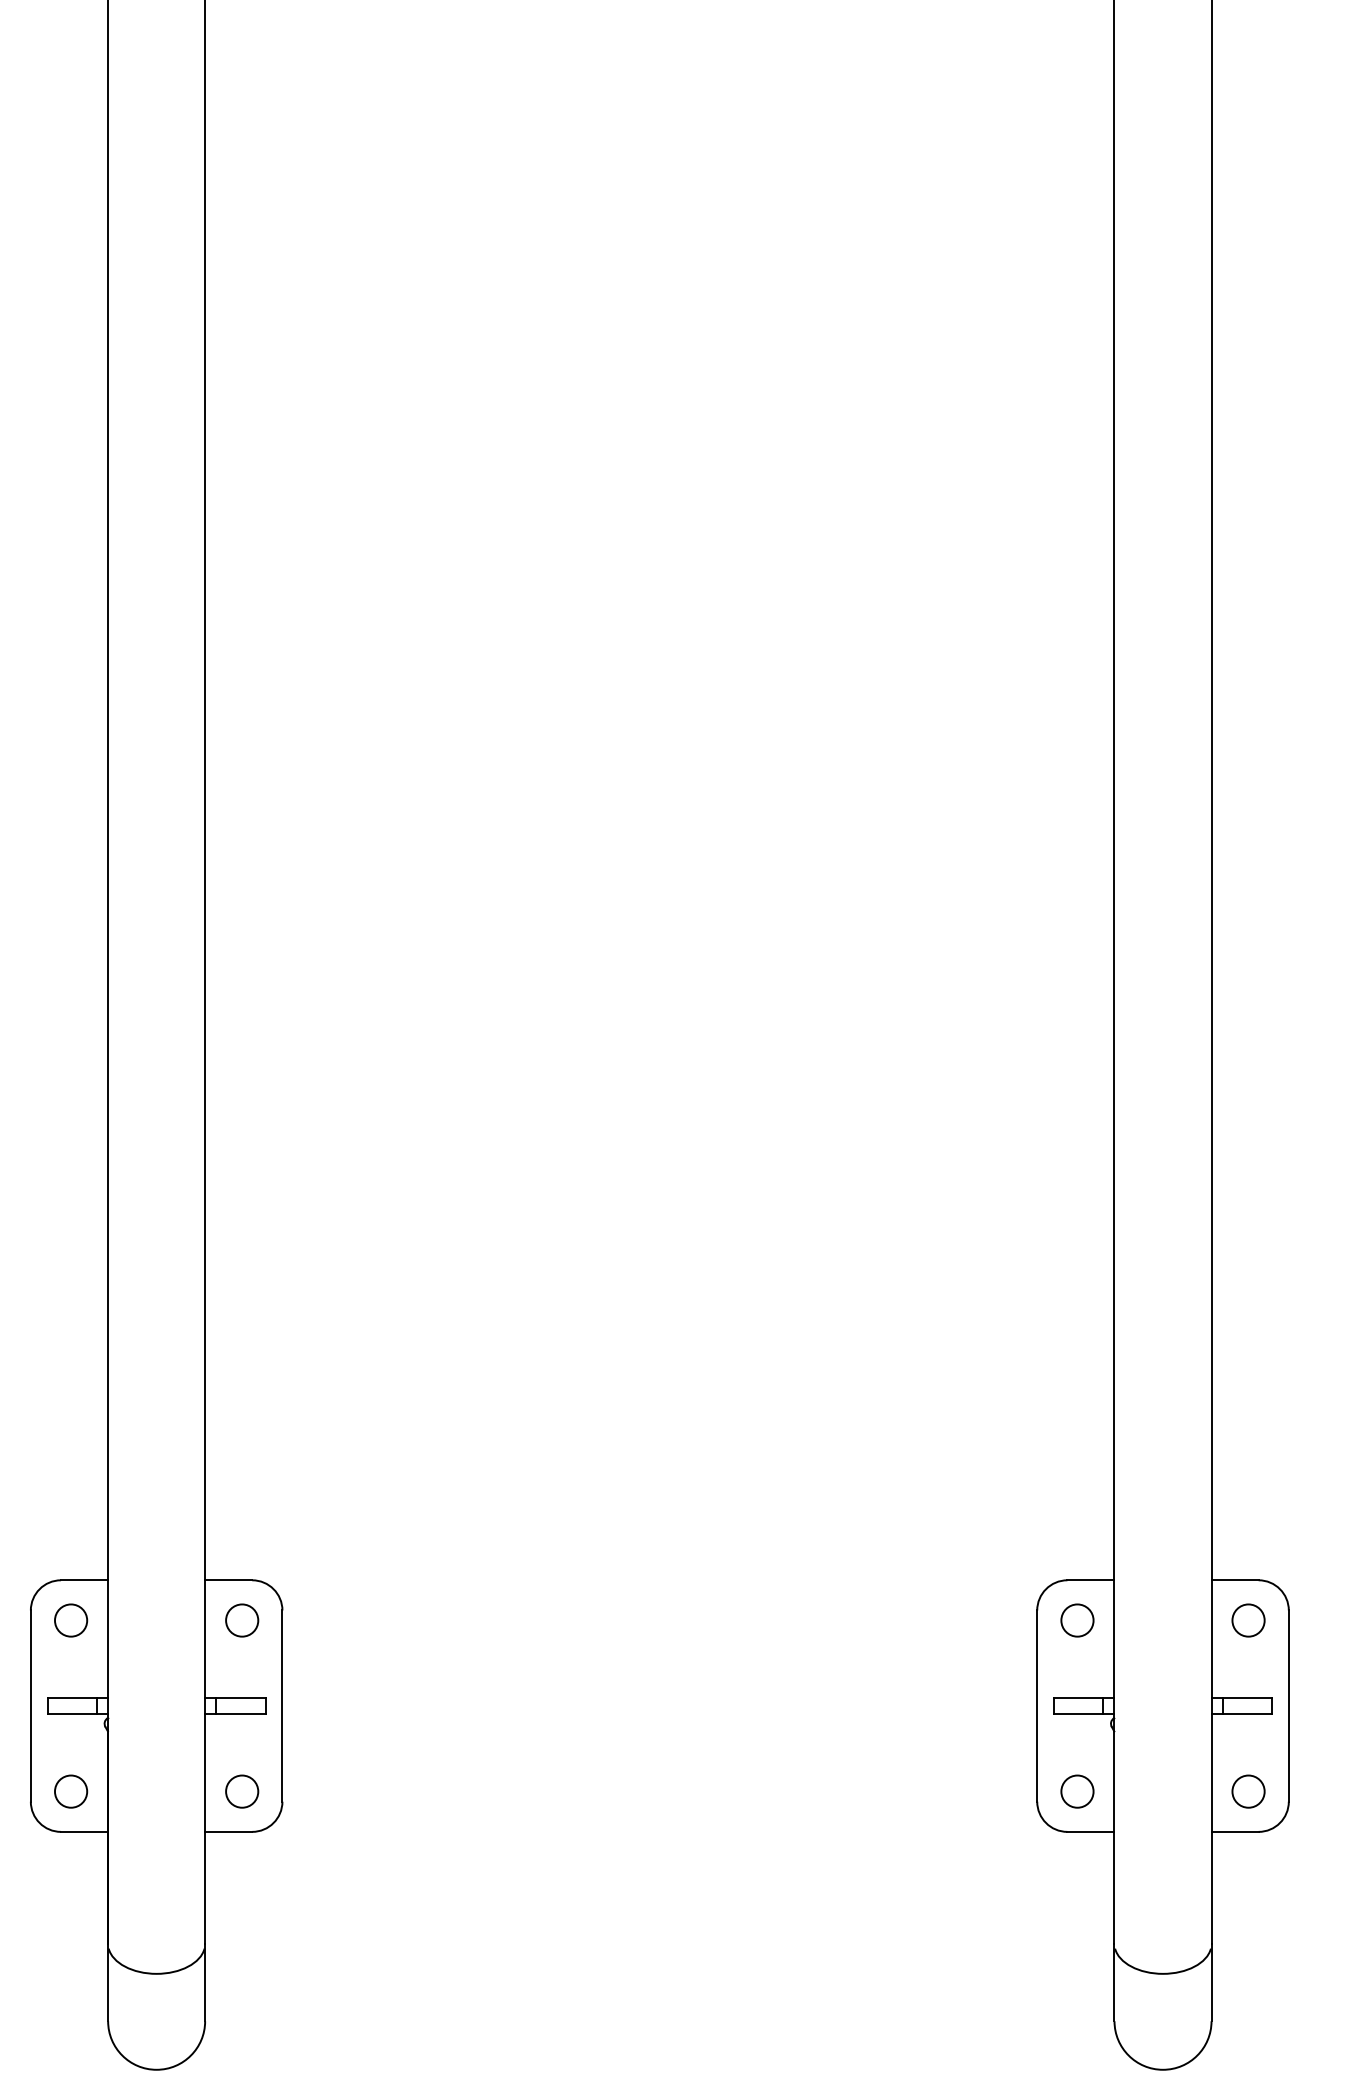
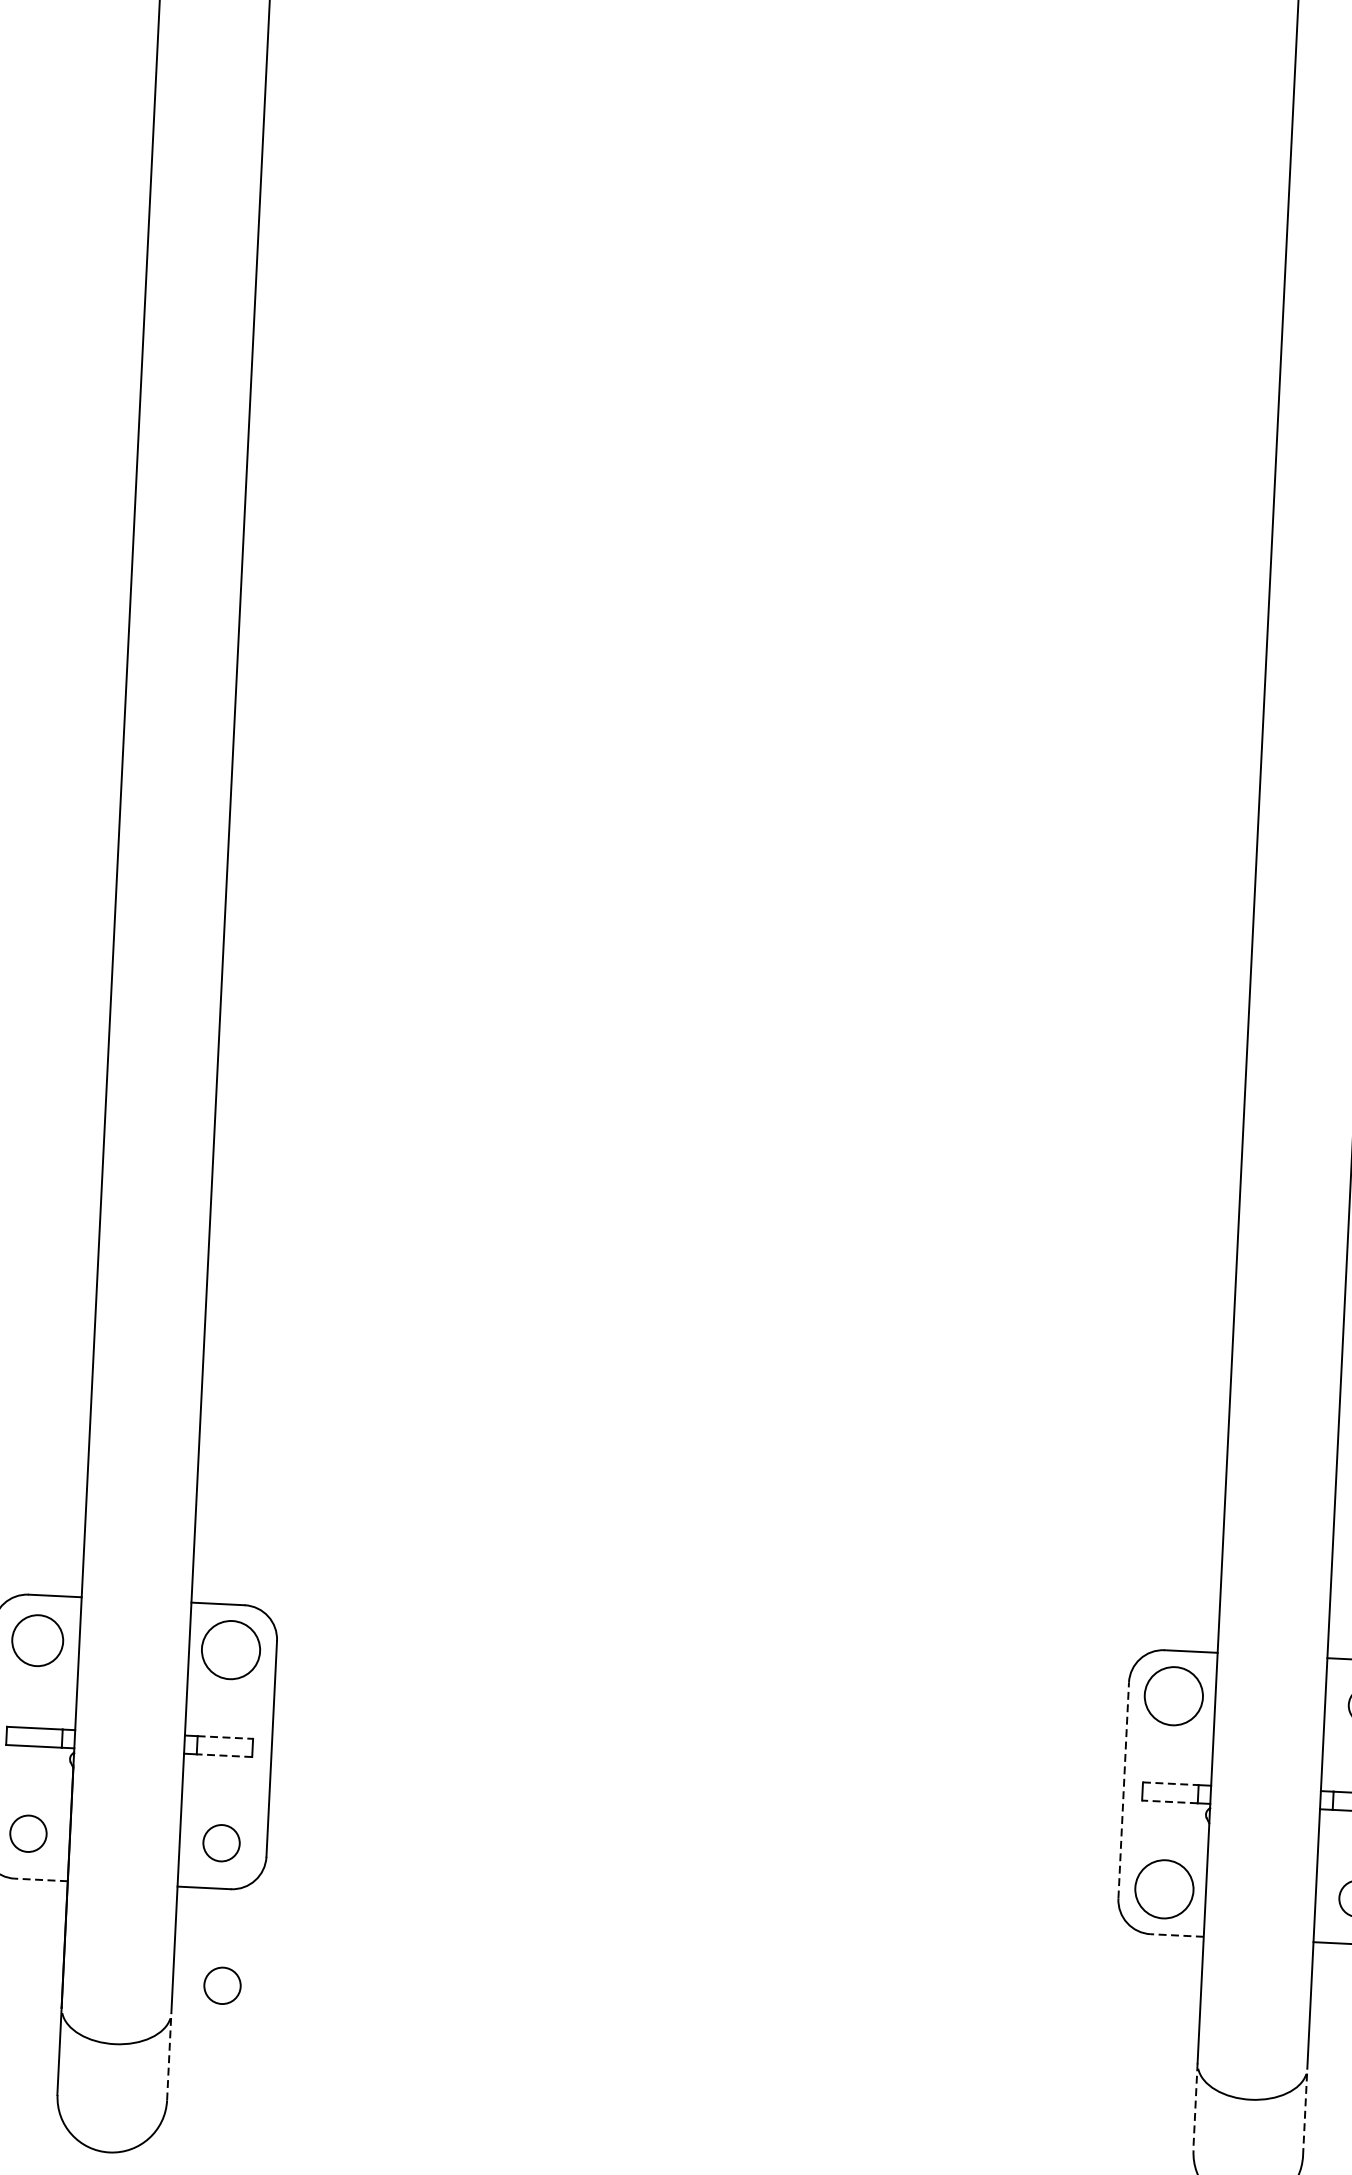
circle: (71, 1620) -> (38, 1640), size x1.4
circle: (242, 1620) -> (231, 1650), size x1.6
circle: (1077, 1620) -> (1173, 1696), size x1.6
line: (240, 1698) -> (224, 1738), solid -> dashed
line: (1078, 1698) -> (1170, 1784), solid -> dashed
line: (1037, 1706) -> (1123, 1791), solid -> dashed
line: (240, 1714) -> (223, 1756), solid -> dashed
line: (1078, 1714) -> (1169, 1802), solid -> dashed
circle: (1077, 1791) -> (1164, 1889), size x1.6
line: (83, 1831) -> (40, 1879), solid -> dashed
line: (1090, 1831) -> (1176, 1935), solid -> dashed
circle: (249, 1917) -> (222, 1985), added
line: (205, 1982) -> (169, 2056), solid -> dashed
line: (1114, 1982) -> (1195, 2106), solid -> dashed
line: (1211, 1982) -> (1305, 2112), solid -> dashed

